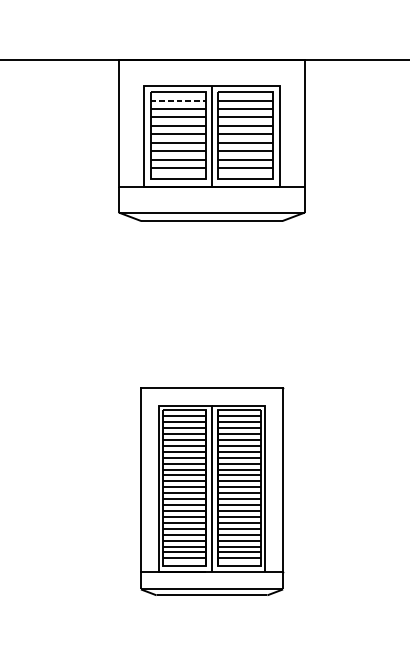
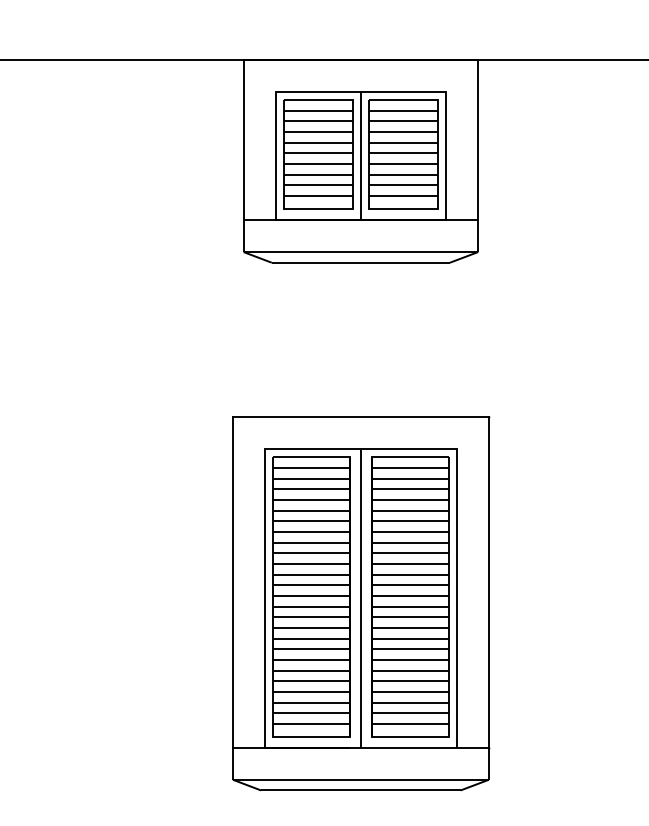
line: (178, 100) -> (318, 110), dashed -> solid
part: (212, 491) -> (361, 603), size x1.43

